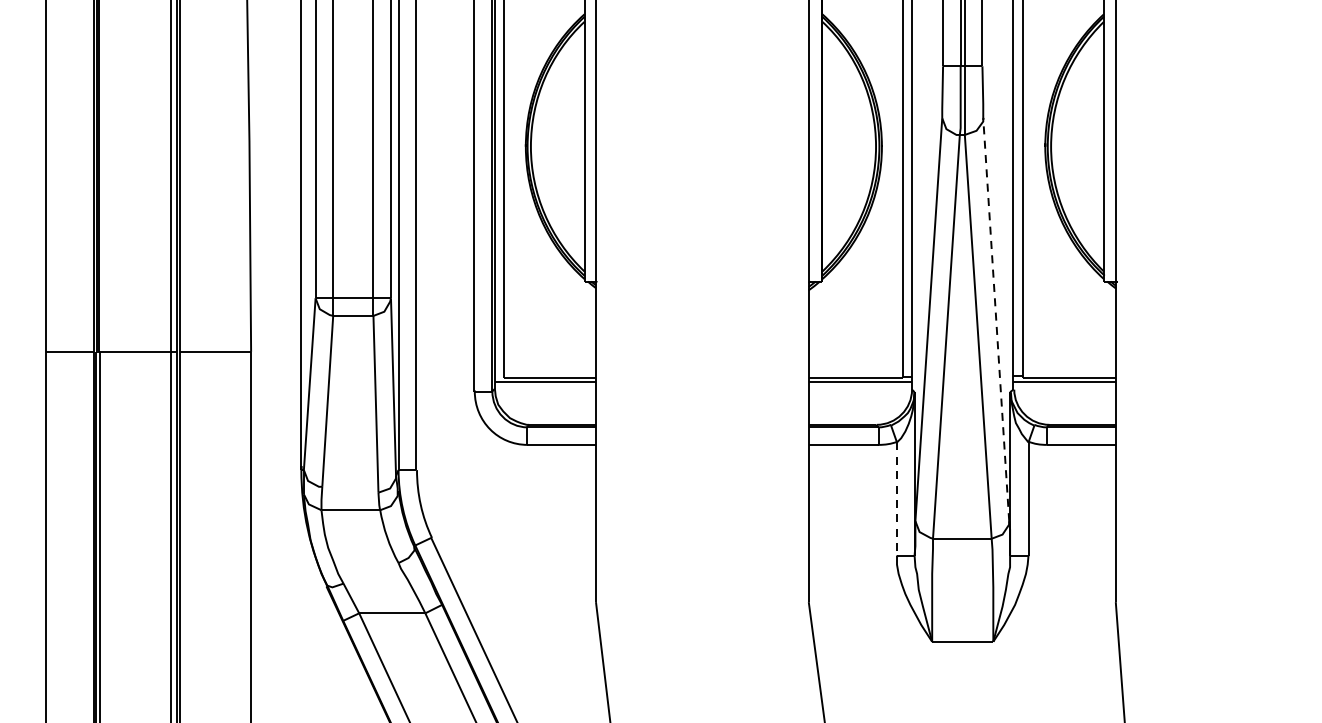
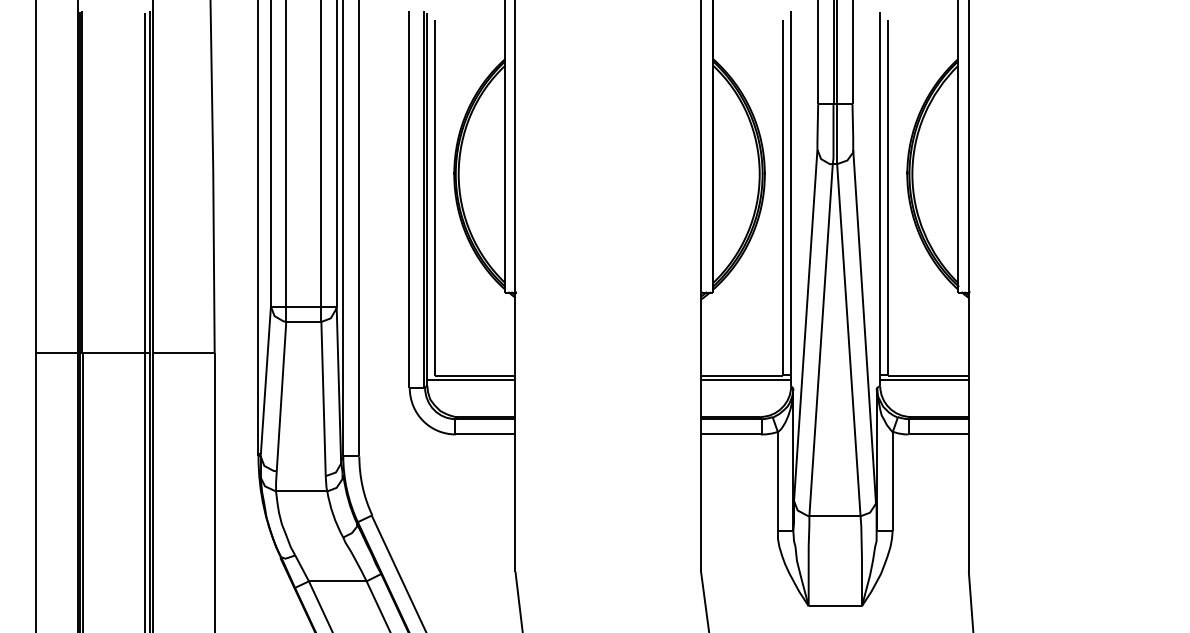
line: (996, 318) -> (864, 324), dashed -> solid
line: (896, 499) -> (777, 482), dashed -> solid

